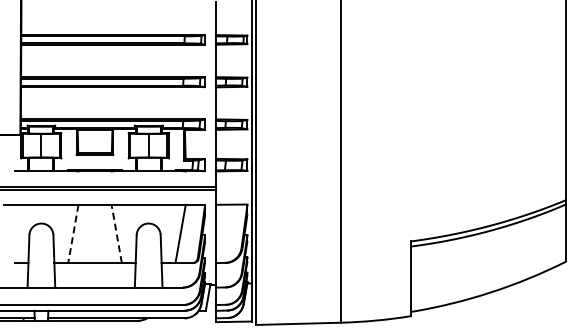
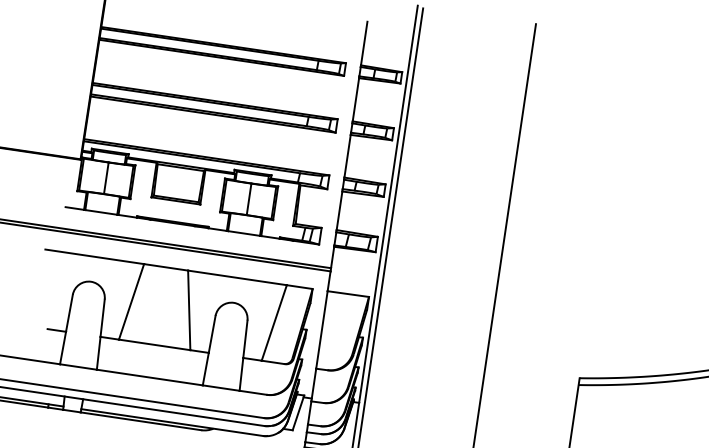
line: (73, 233) -> (131, 301), dashed -> solid
line: (116, 233) -> (189, 309), dashed -> solid

